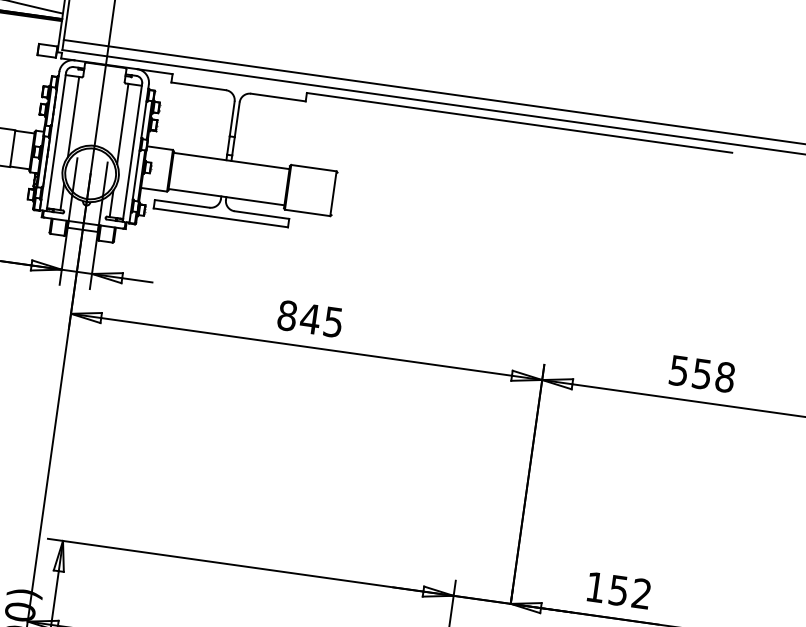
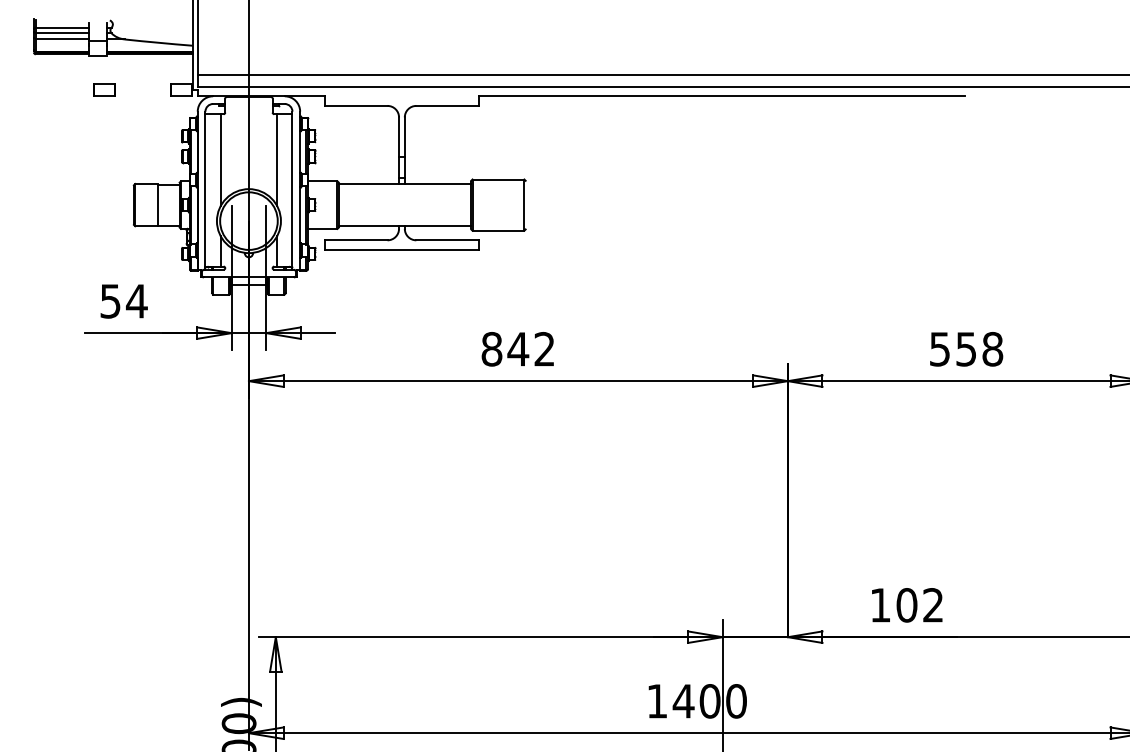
text: (333, 322) -> (544, 349), 845 -> 842
text: (618, 590) -> (906, 605), 152 -> 102

